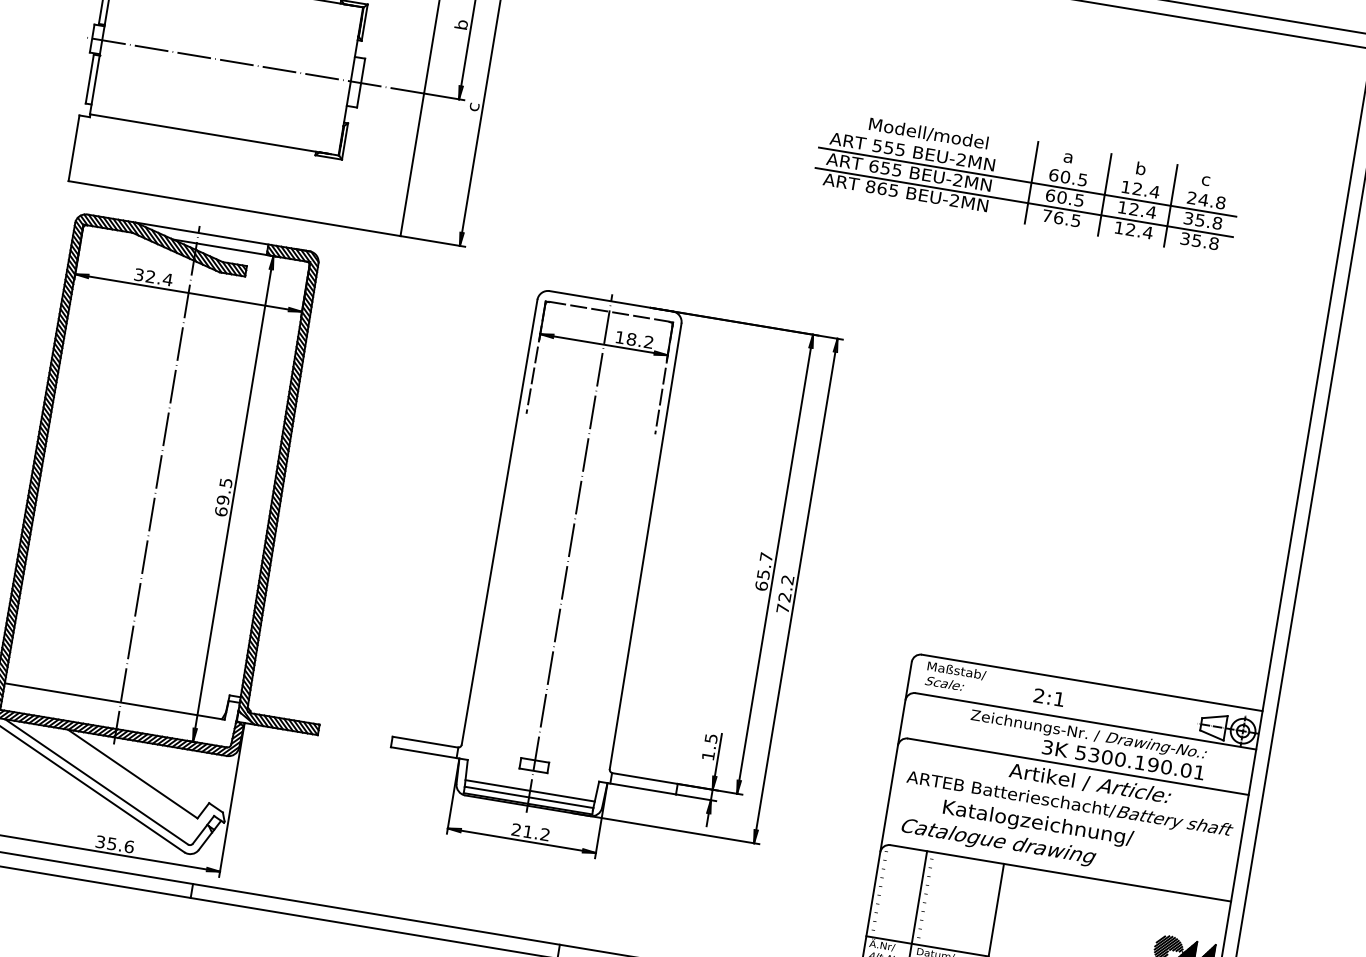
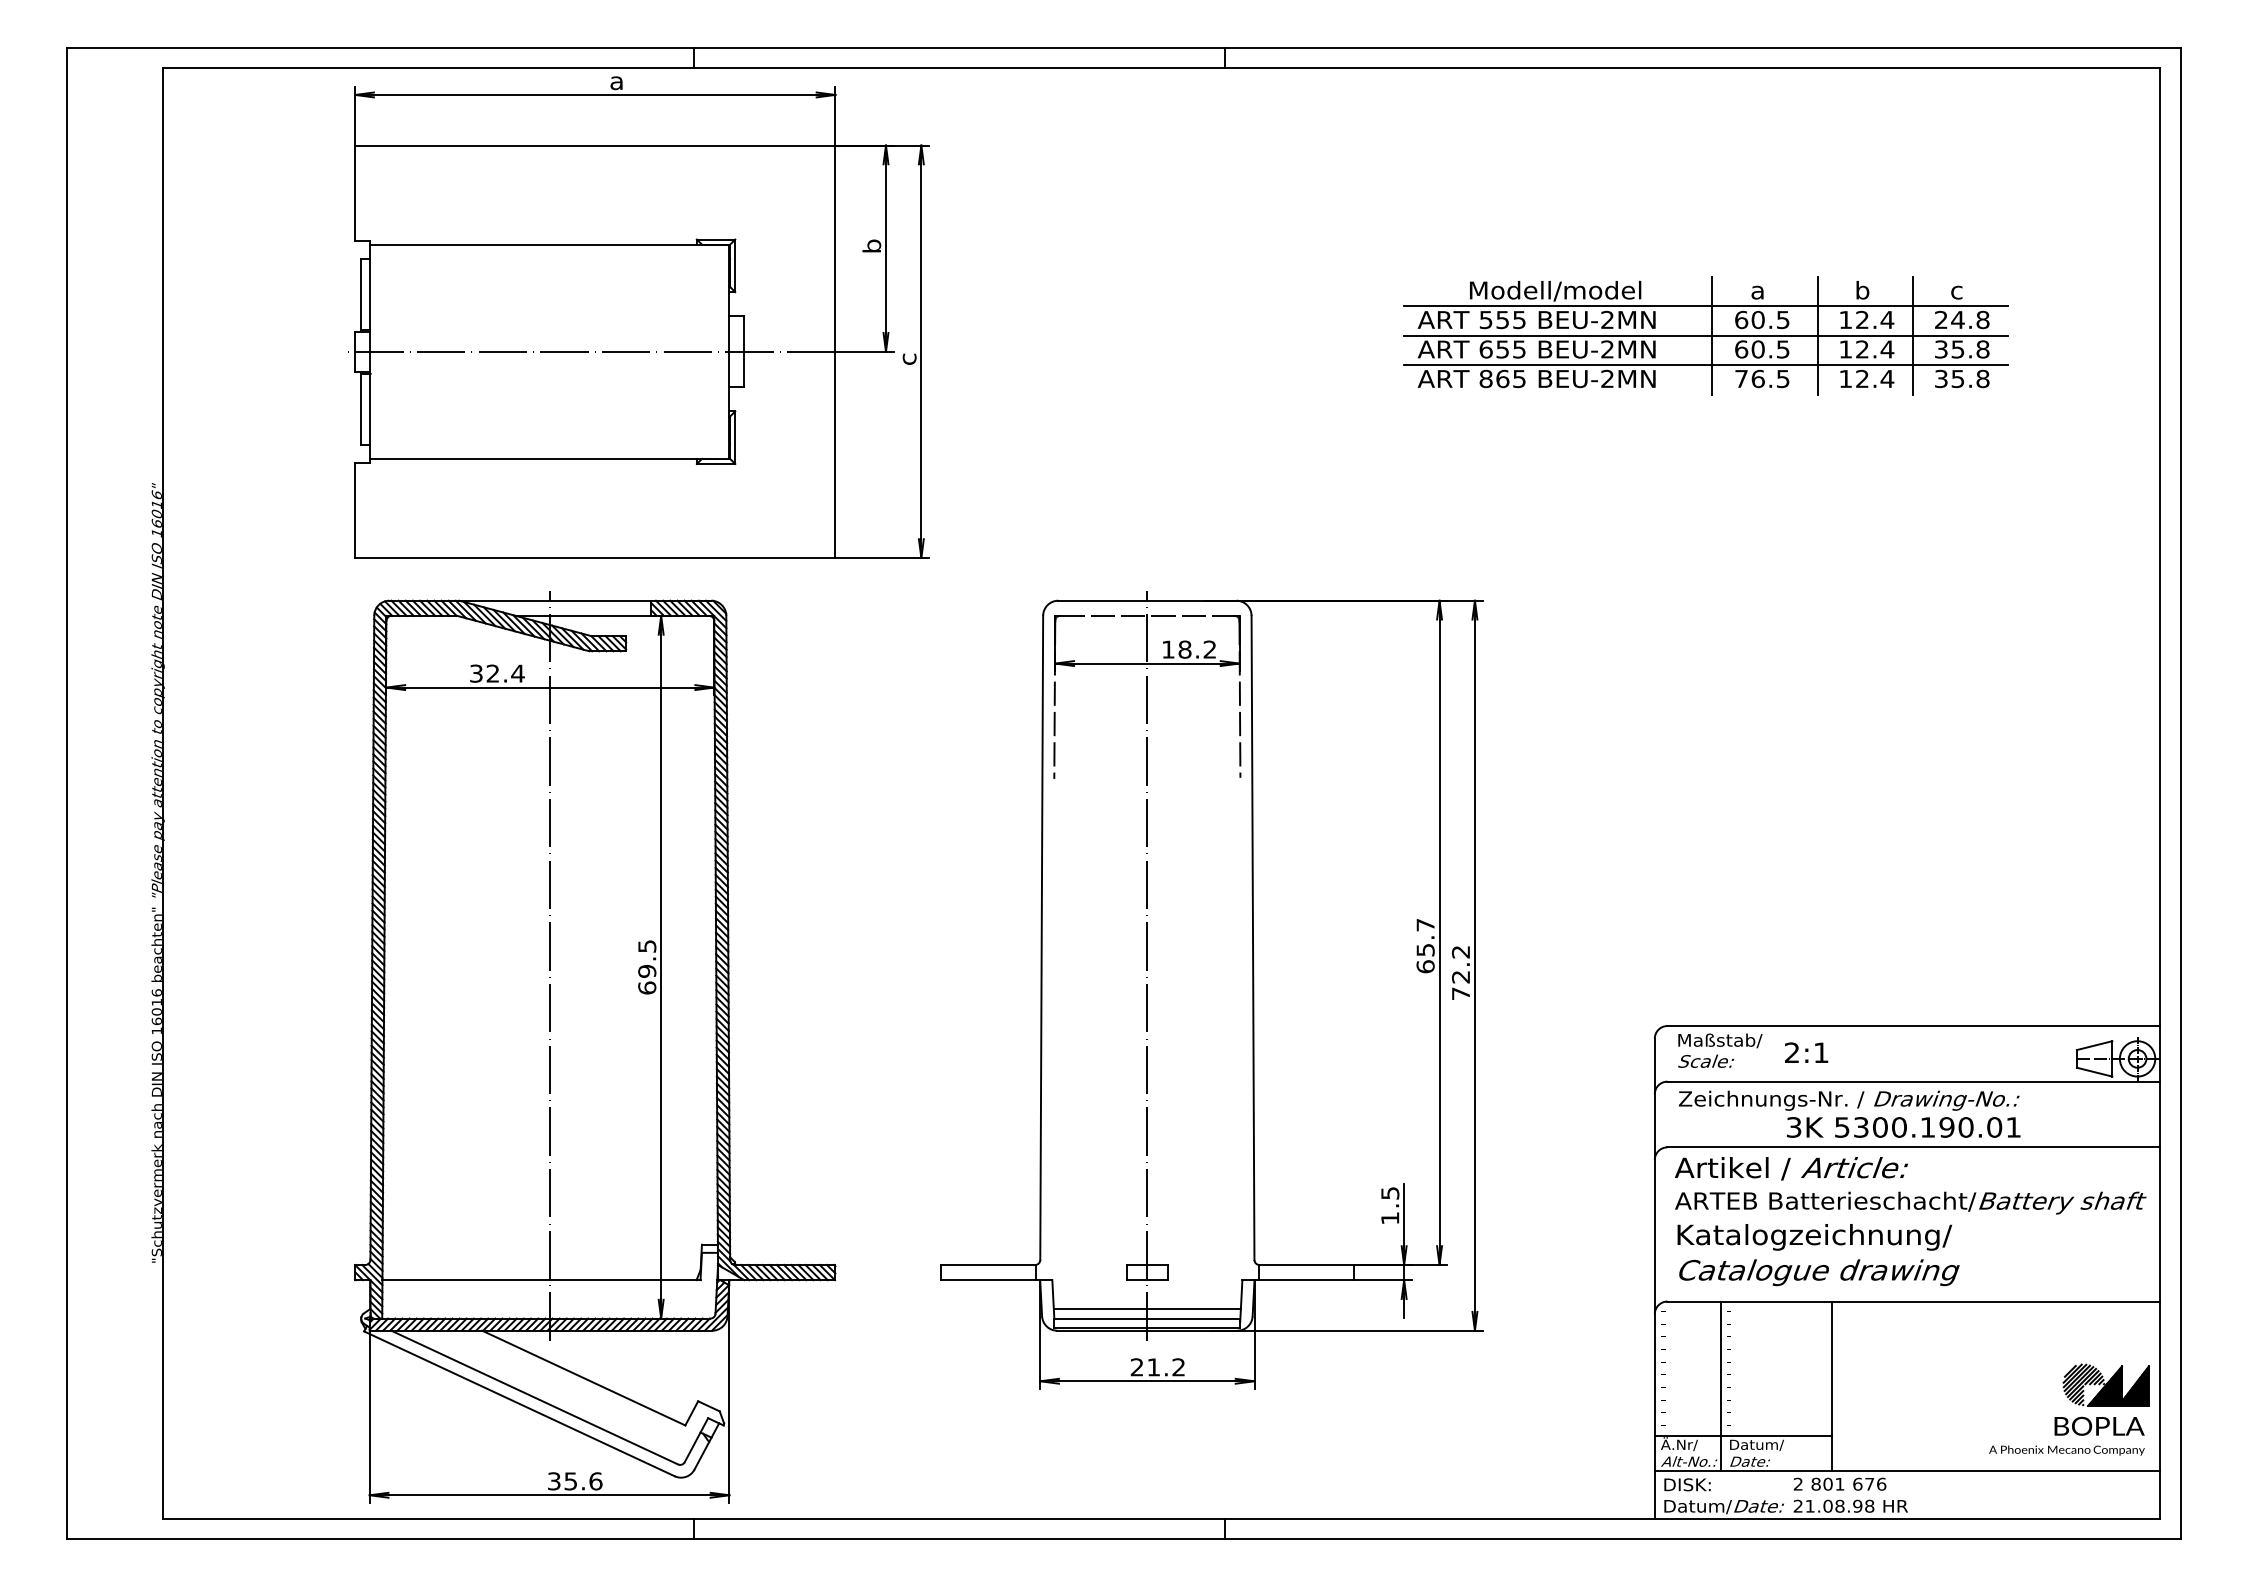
line: (1031, 161) -> (1706, 306), added
text: (1049, 697) -> (1806, 1052), moved
text: (1087, 744) -> (1849, 1113), moved
text: (1089, 783) -> (1790, 1168), moved
text: (1038, 824) -> (1814, 1237), moved

